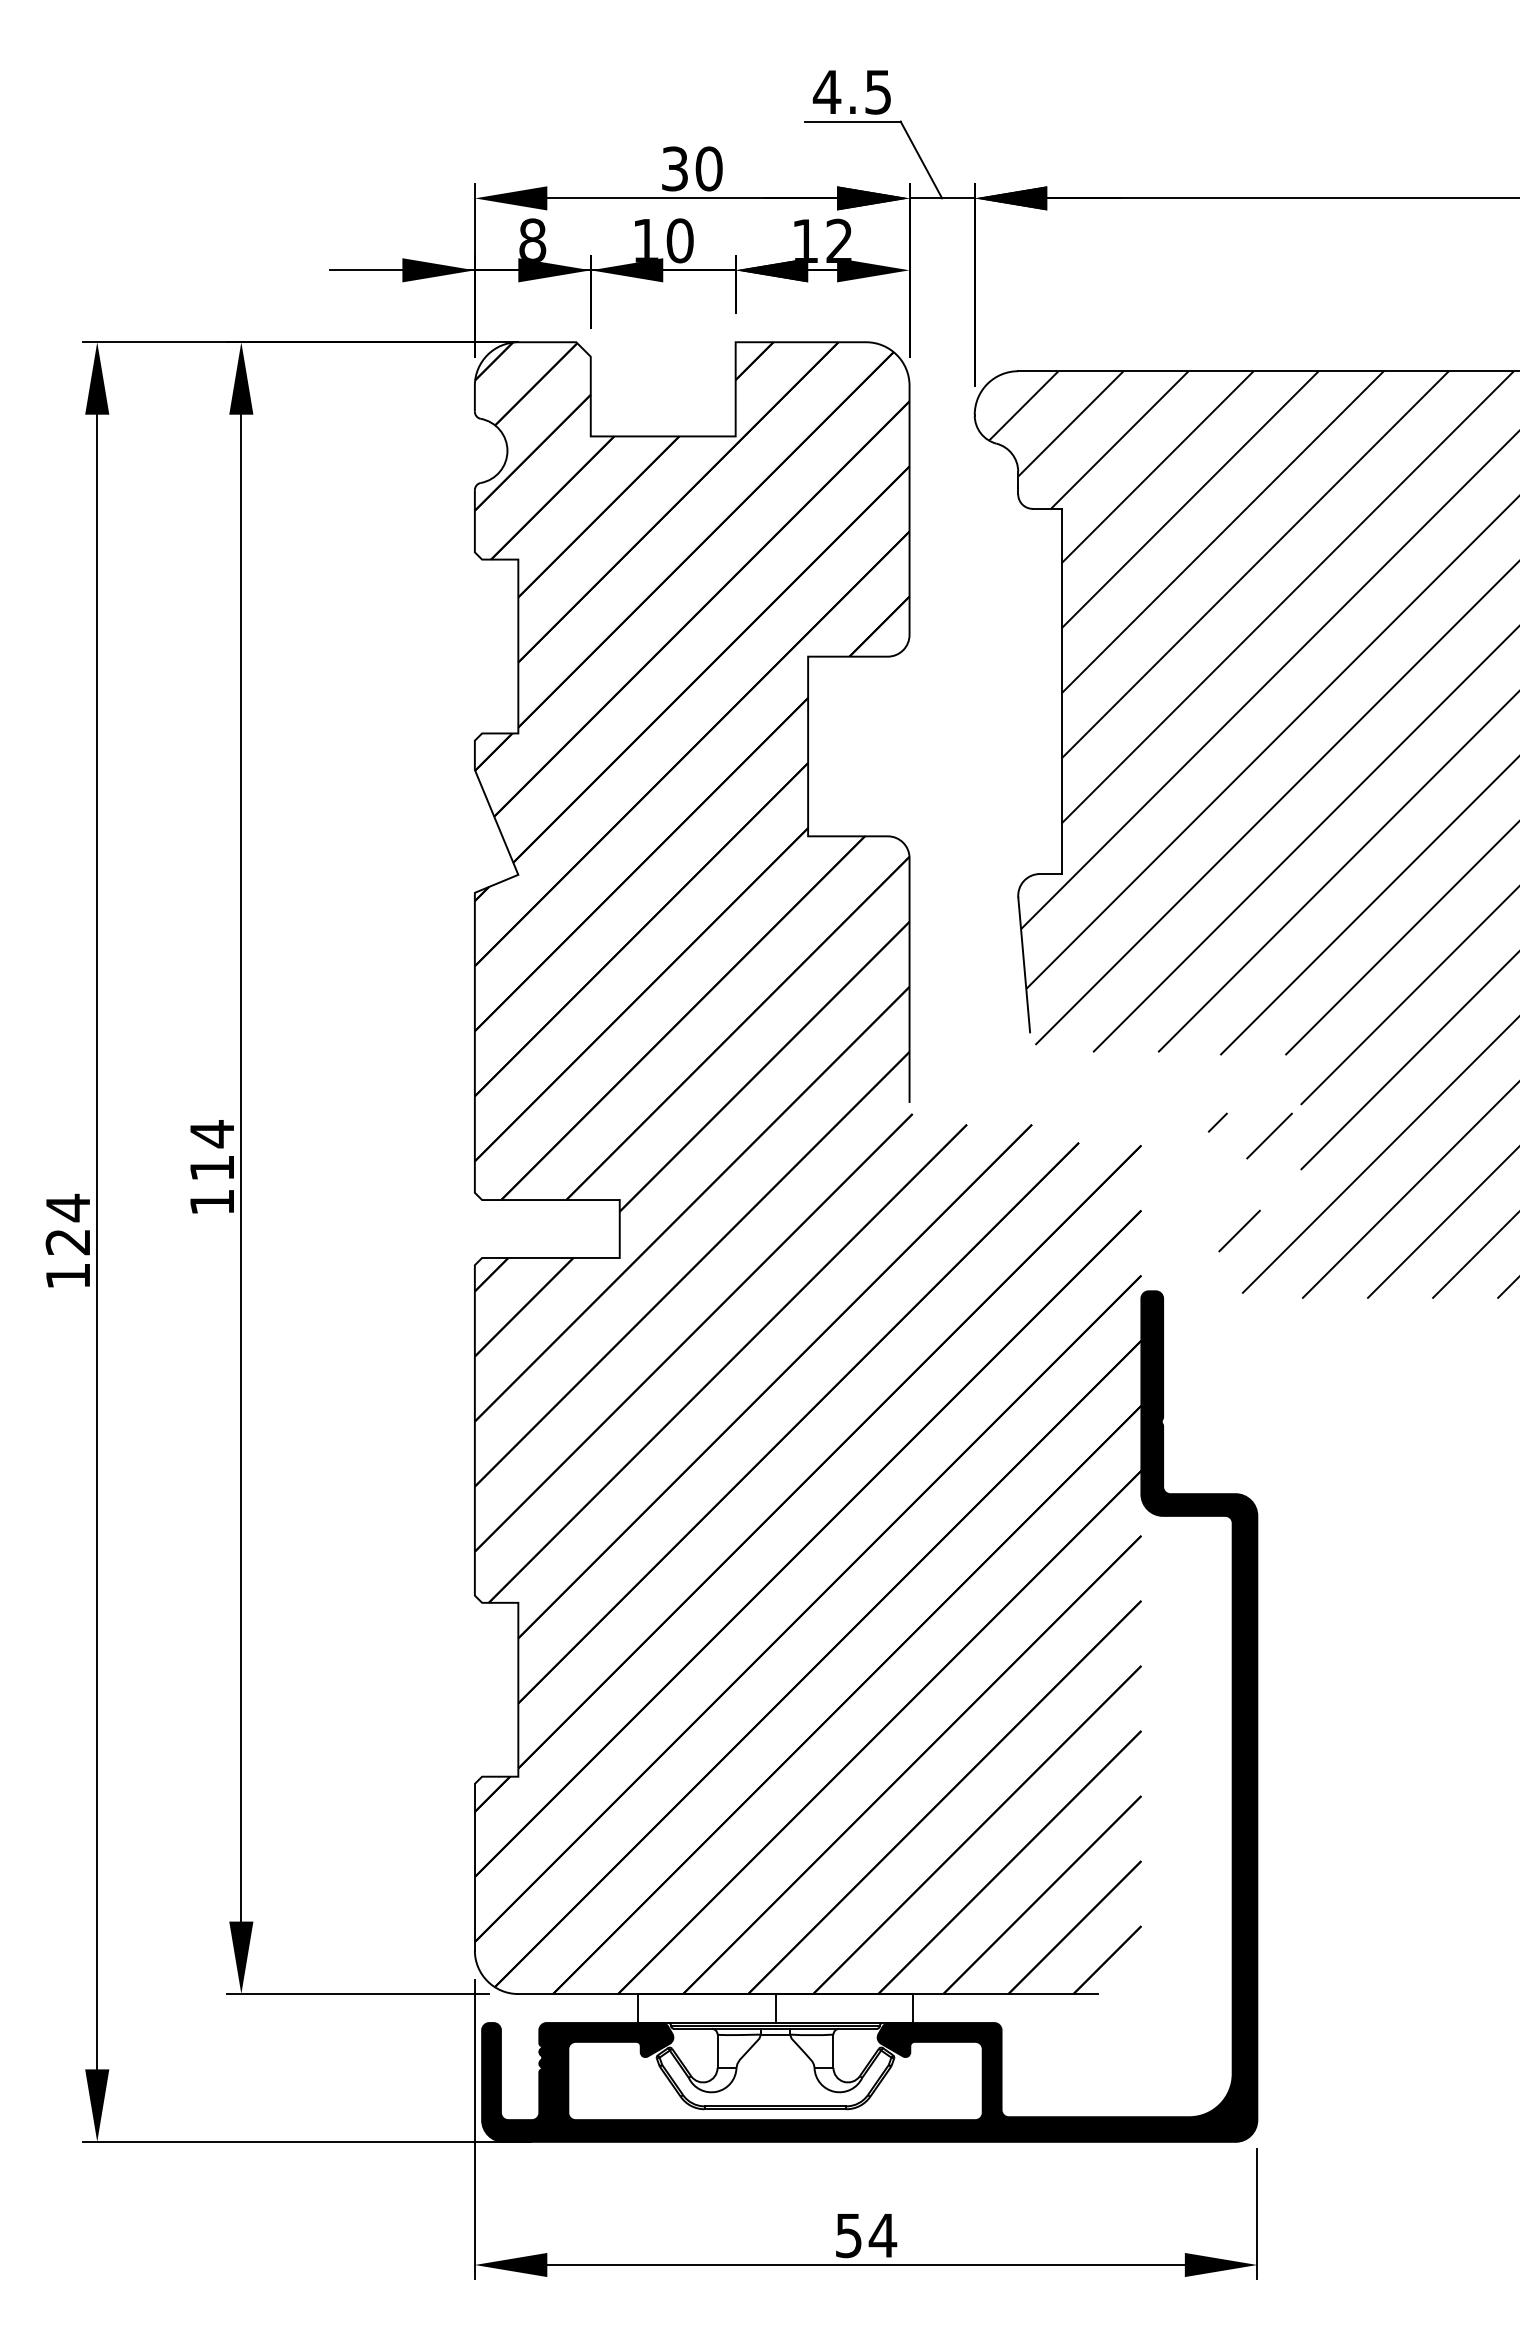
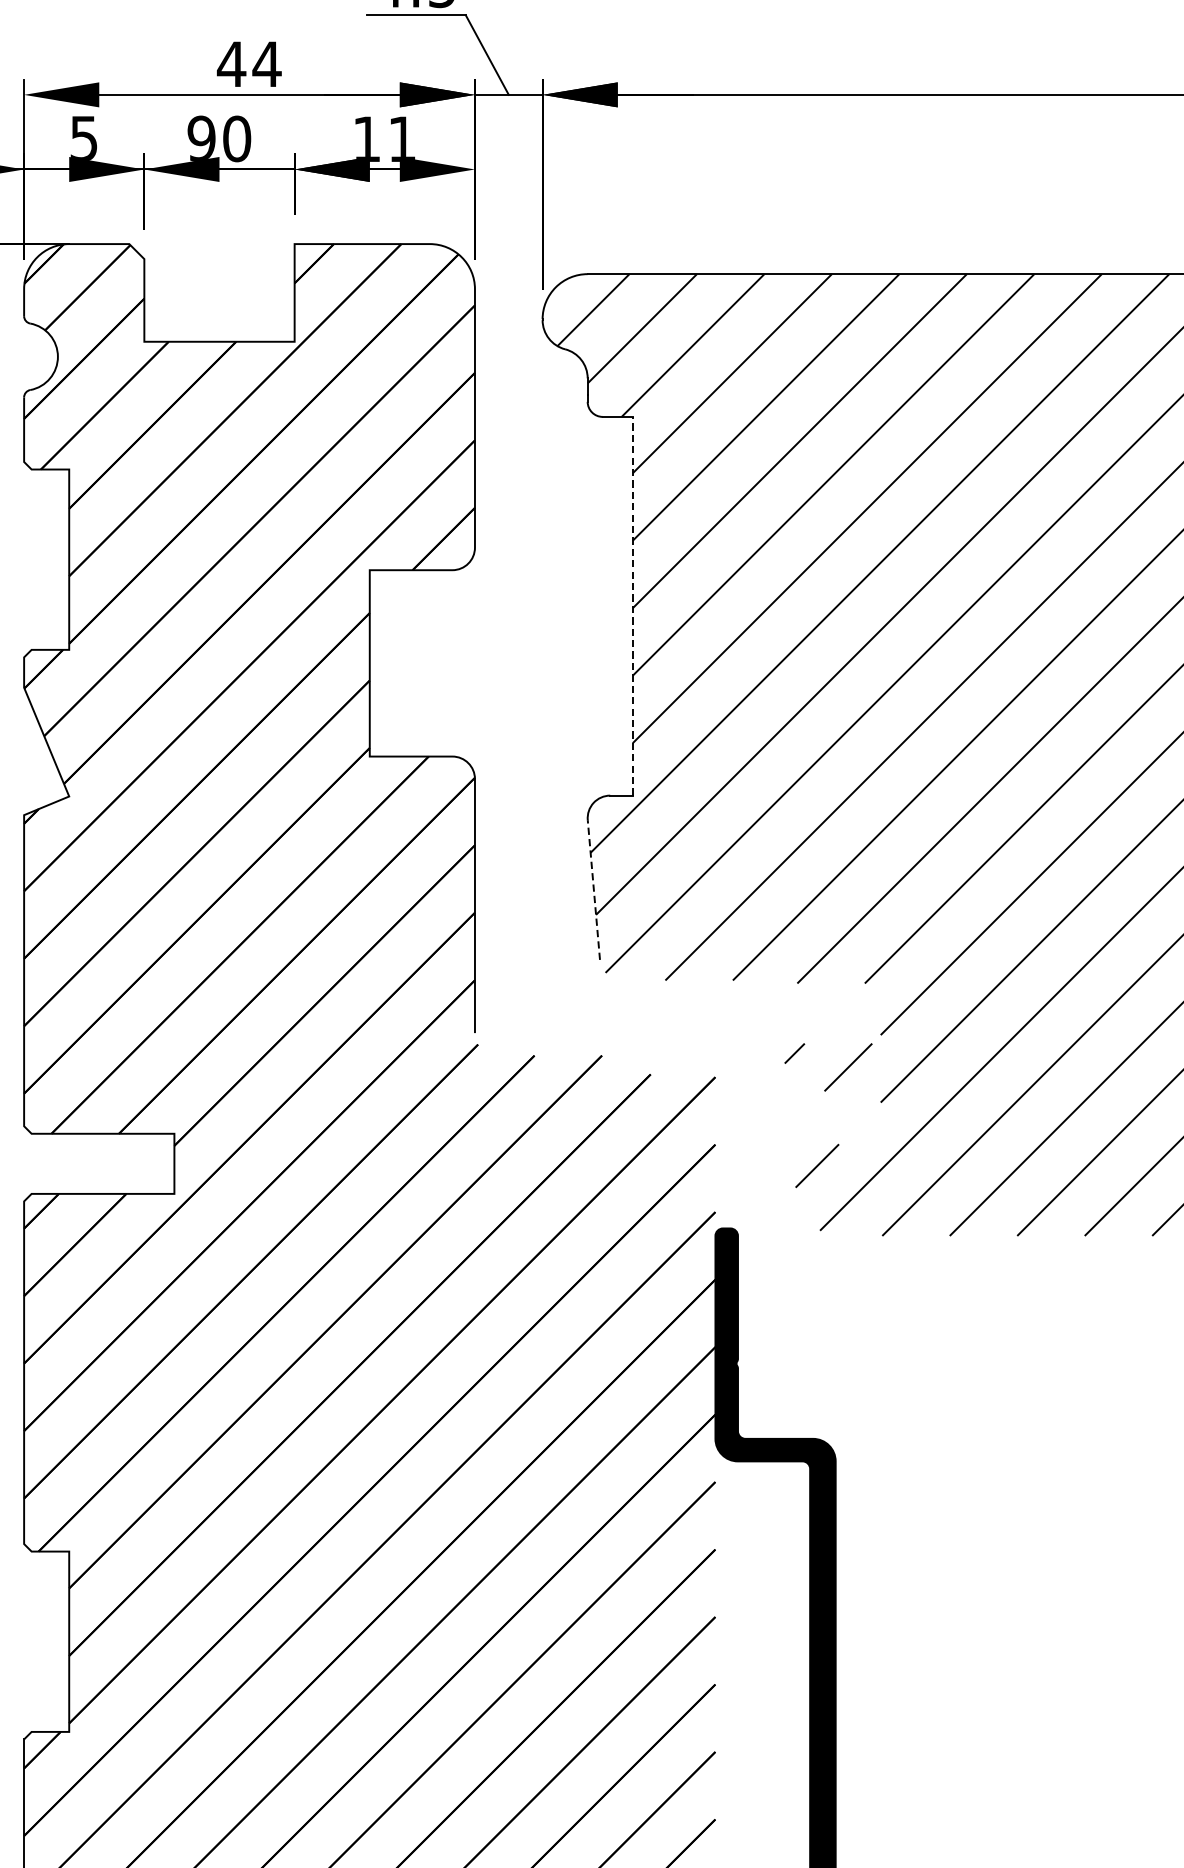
text: (691, 168) -> (248, 63), 30 -> 44
text: (532, 239) -> (83, 137), 8 -> 5
text: (645, 240) -> (201, 138), 10 -> 90
text: (838, 240) -> (401, 138), 12 -> 11
line: (1061, 691) -> (632, 606), solid -> dashed
line: (1024, 965) -> (594, 890), solid -> dashed

